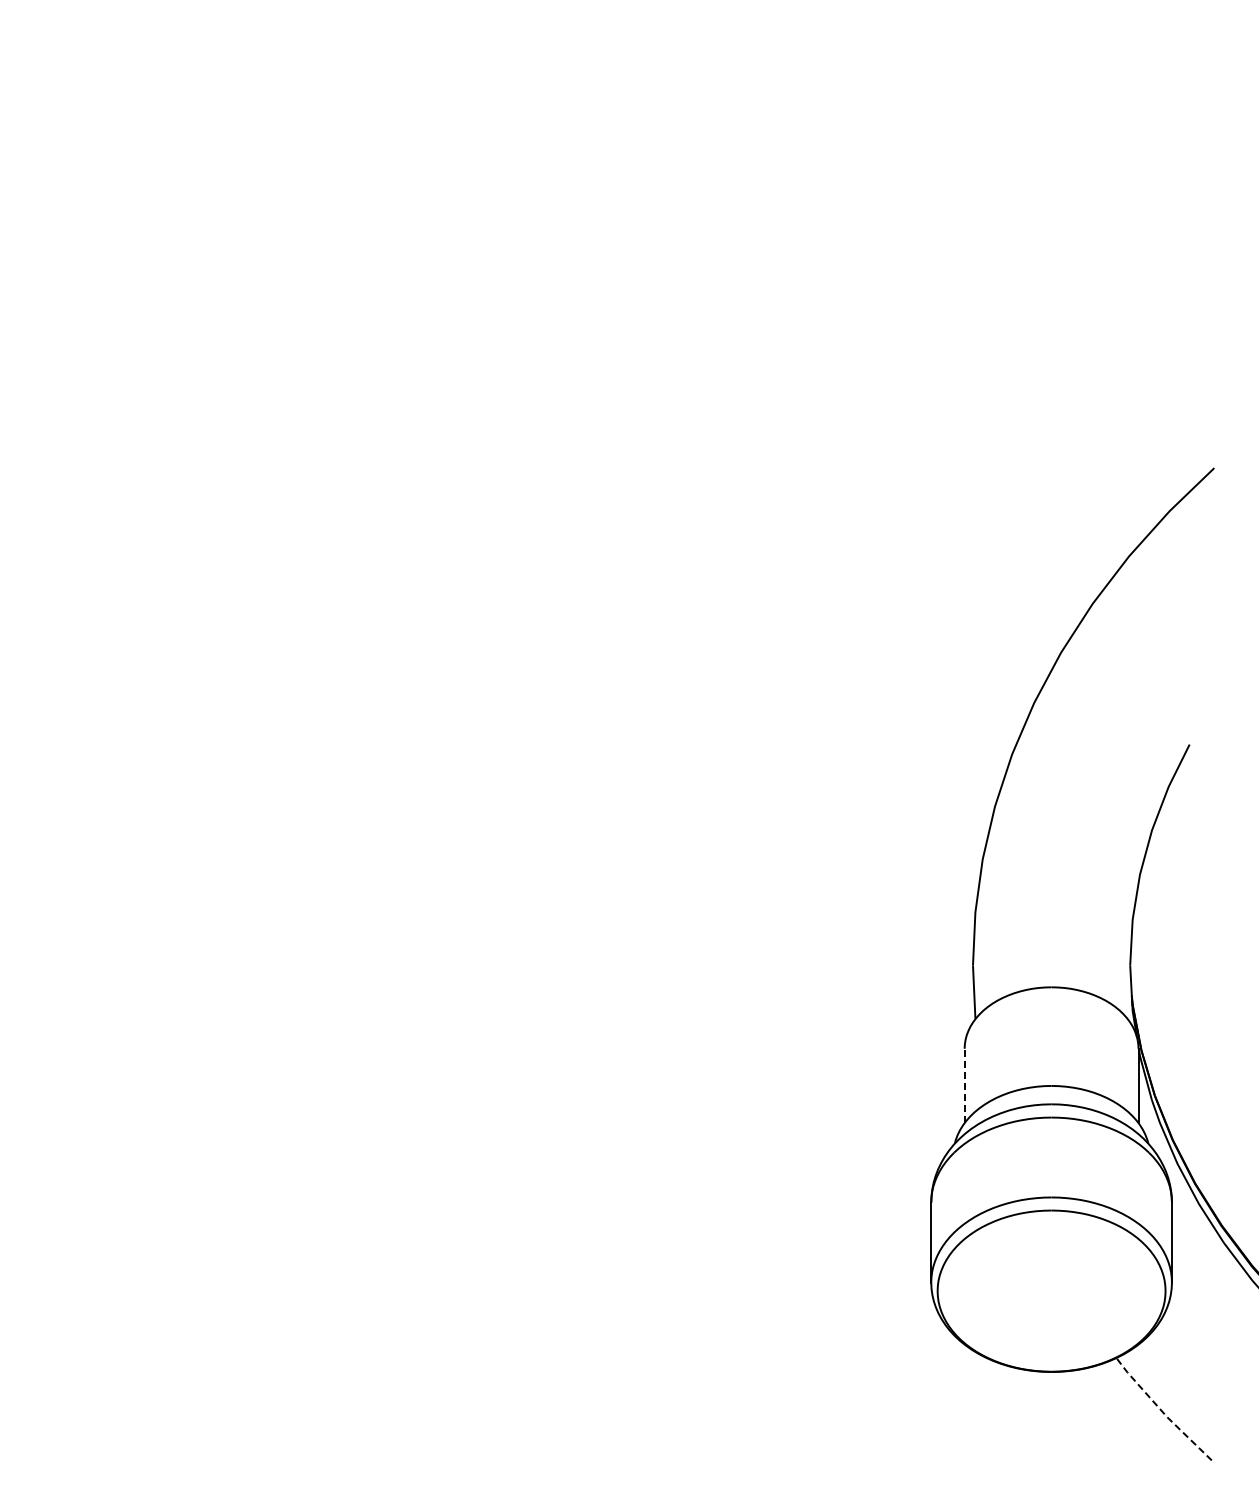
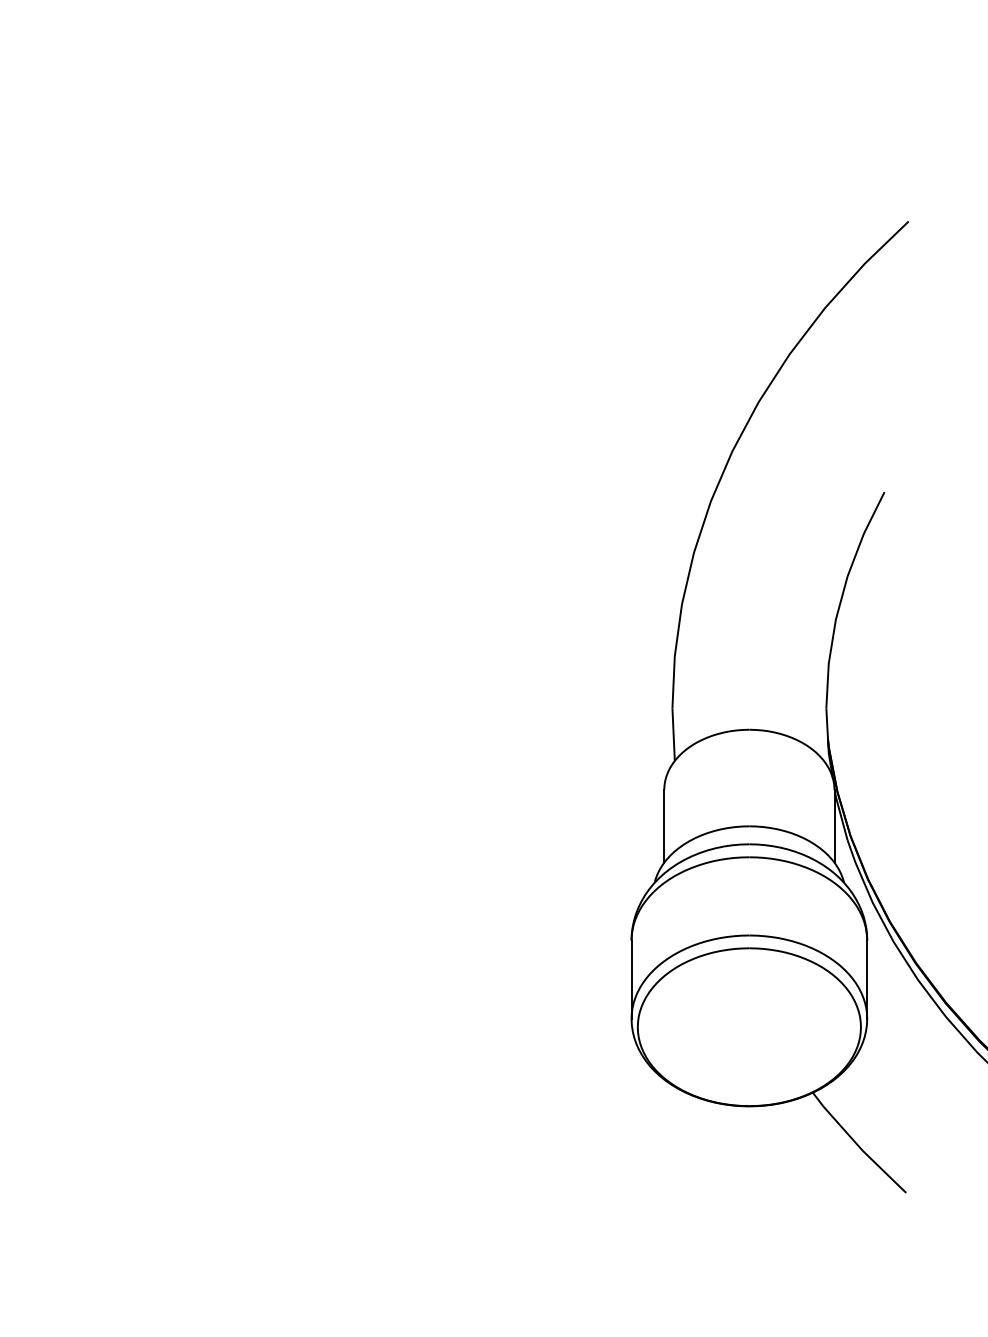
line: (964, 1085) -> (664, 825), dashed -> solid
line: (1161, 1410) -> (856, 1144), dashed -> solid

